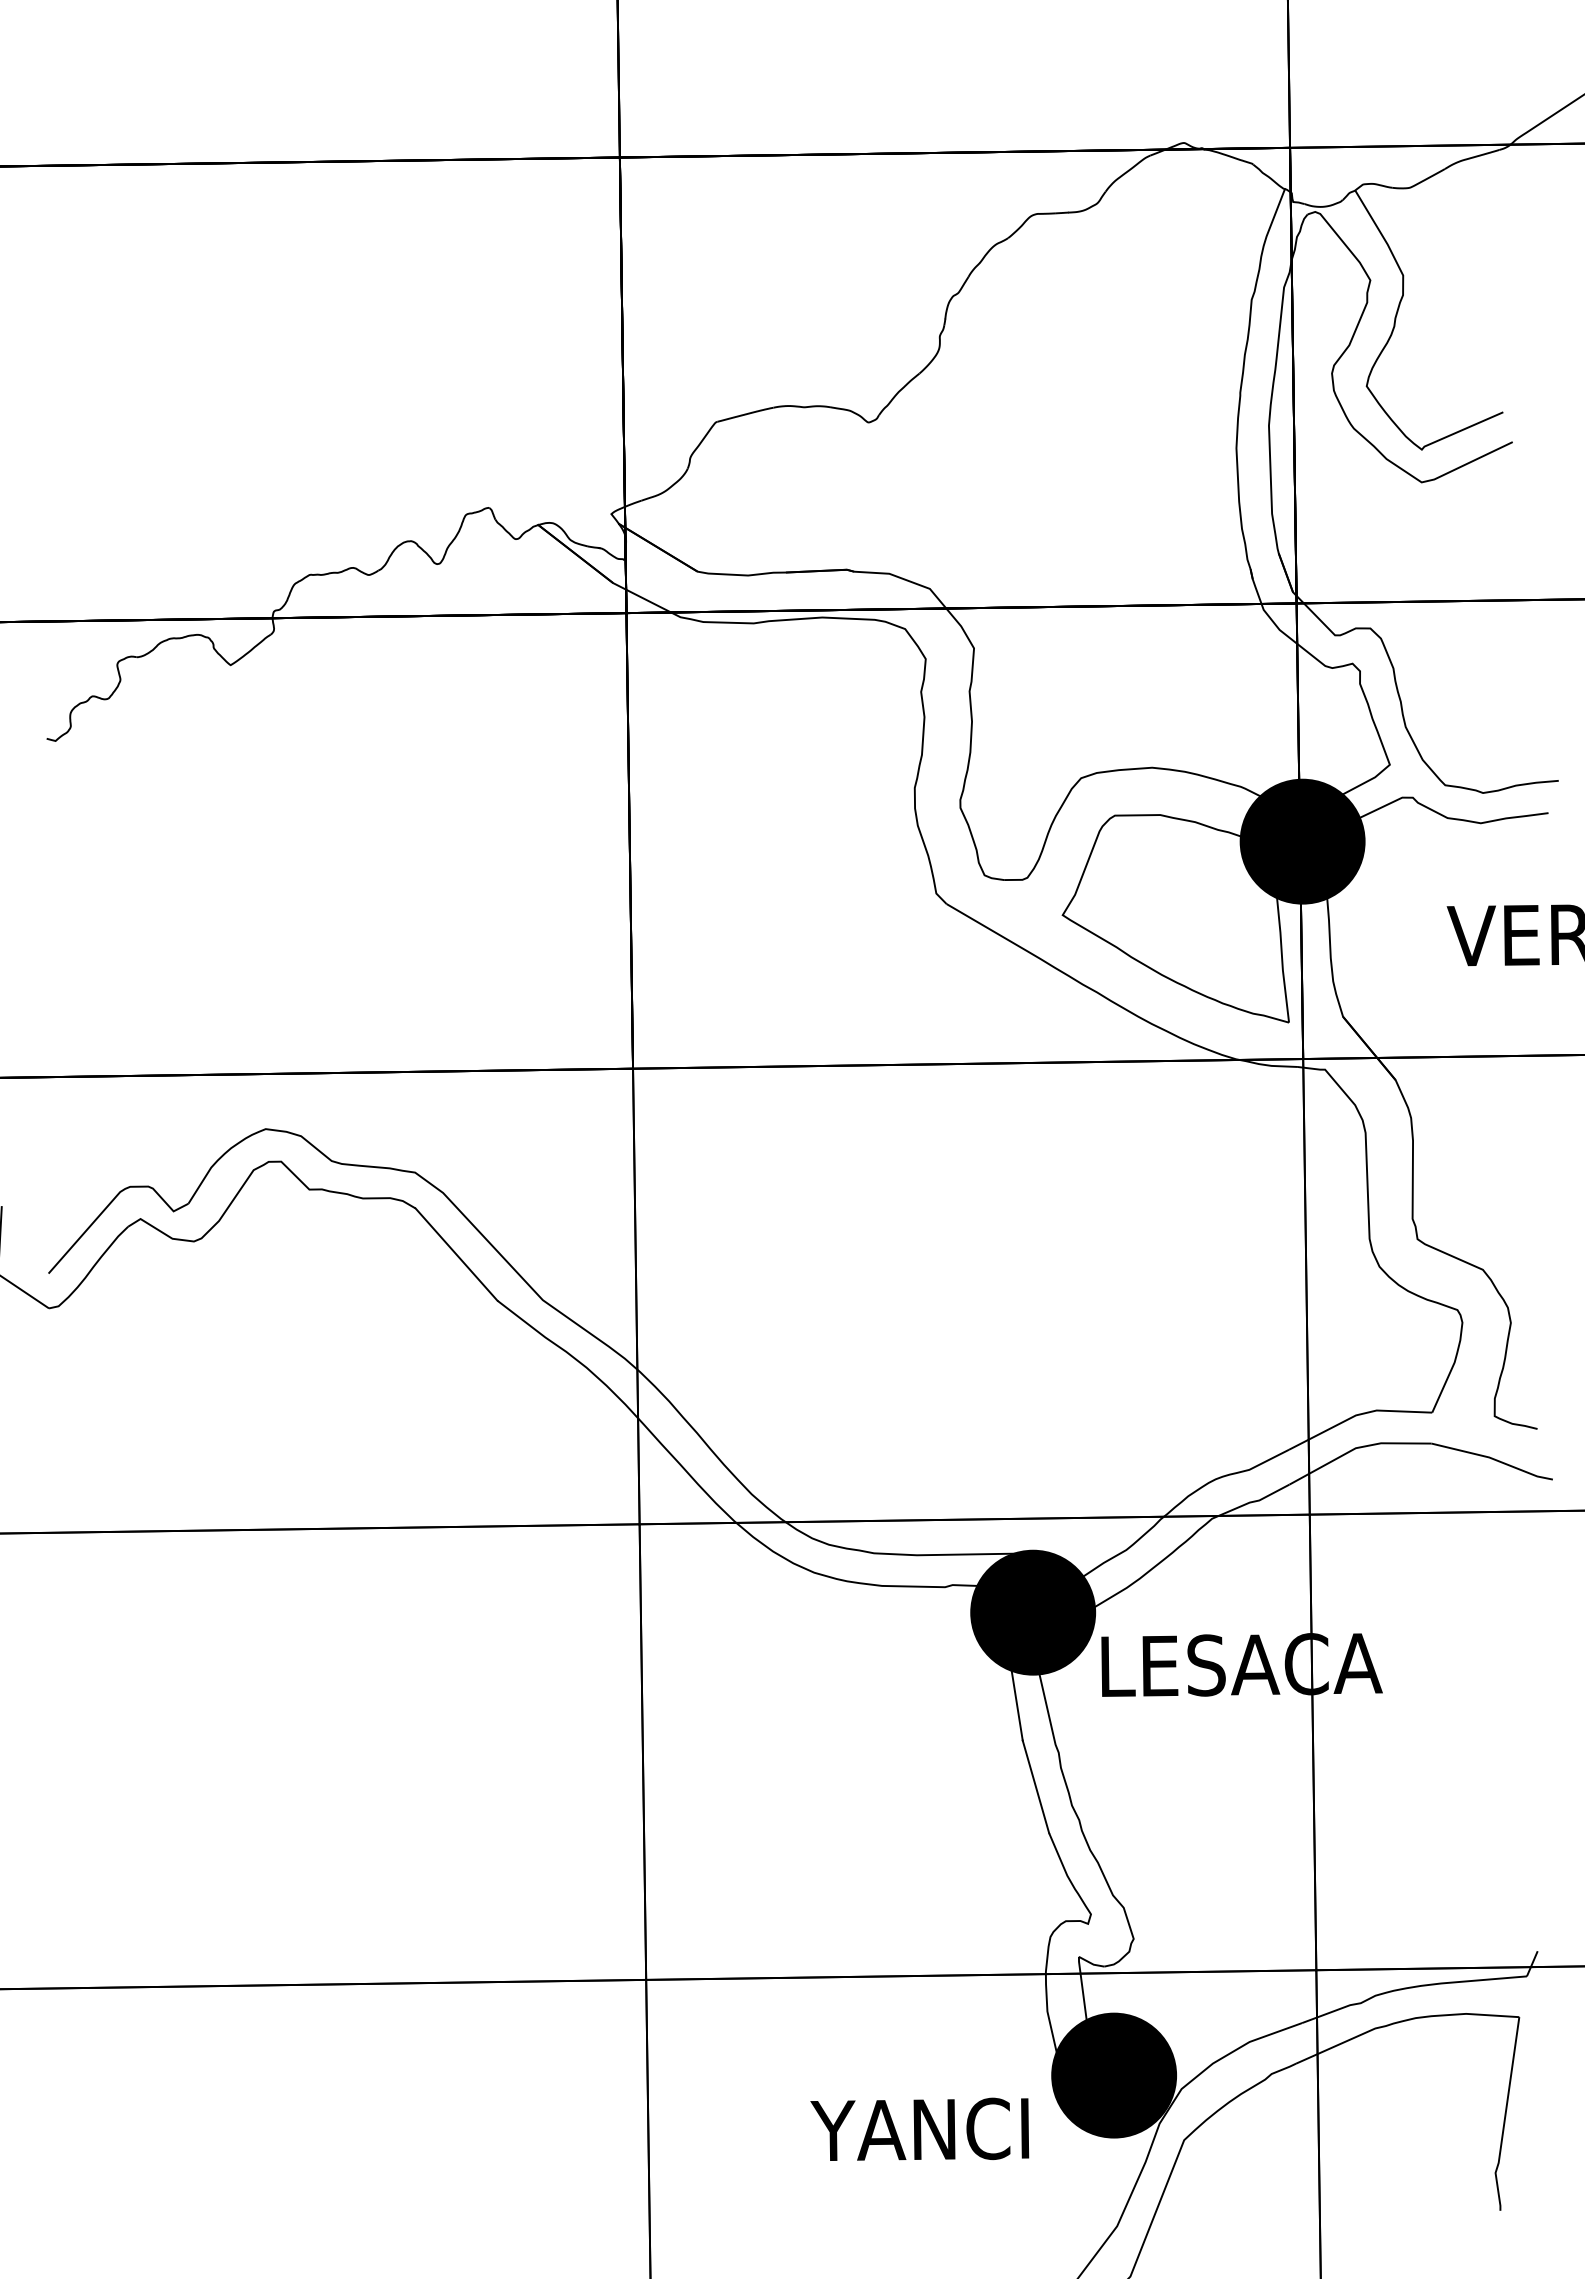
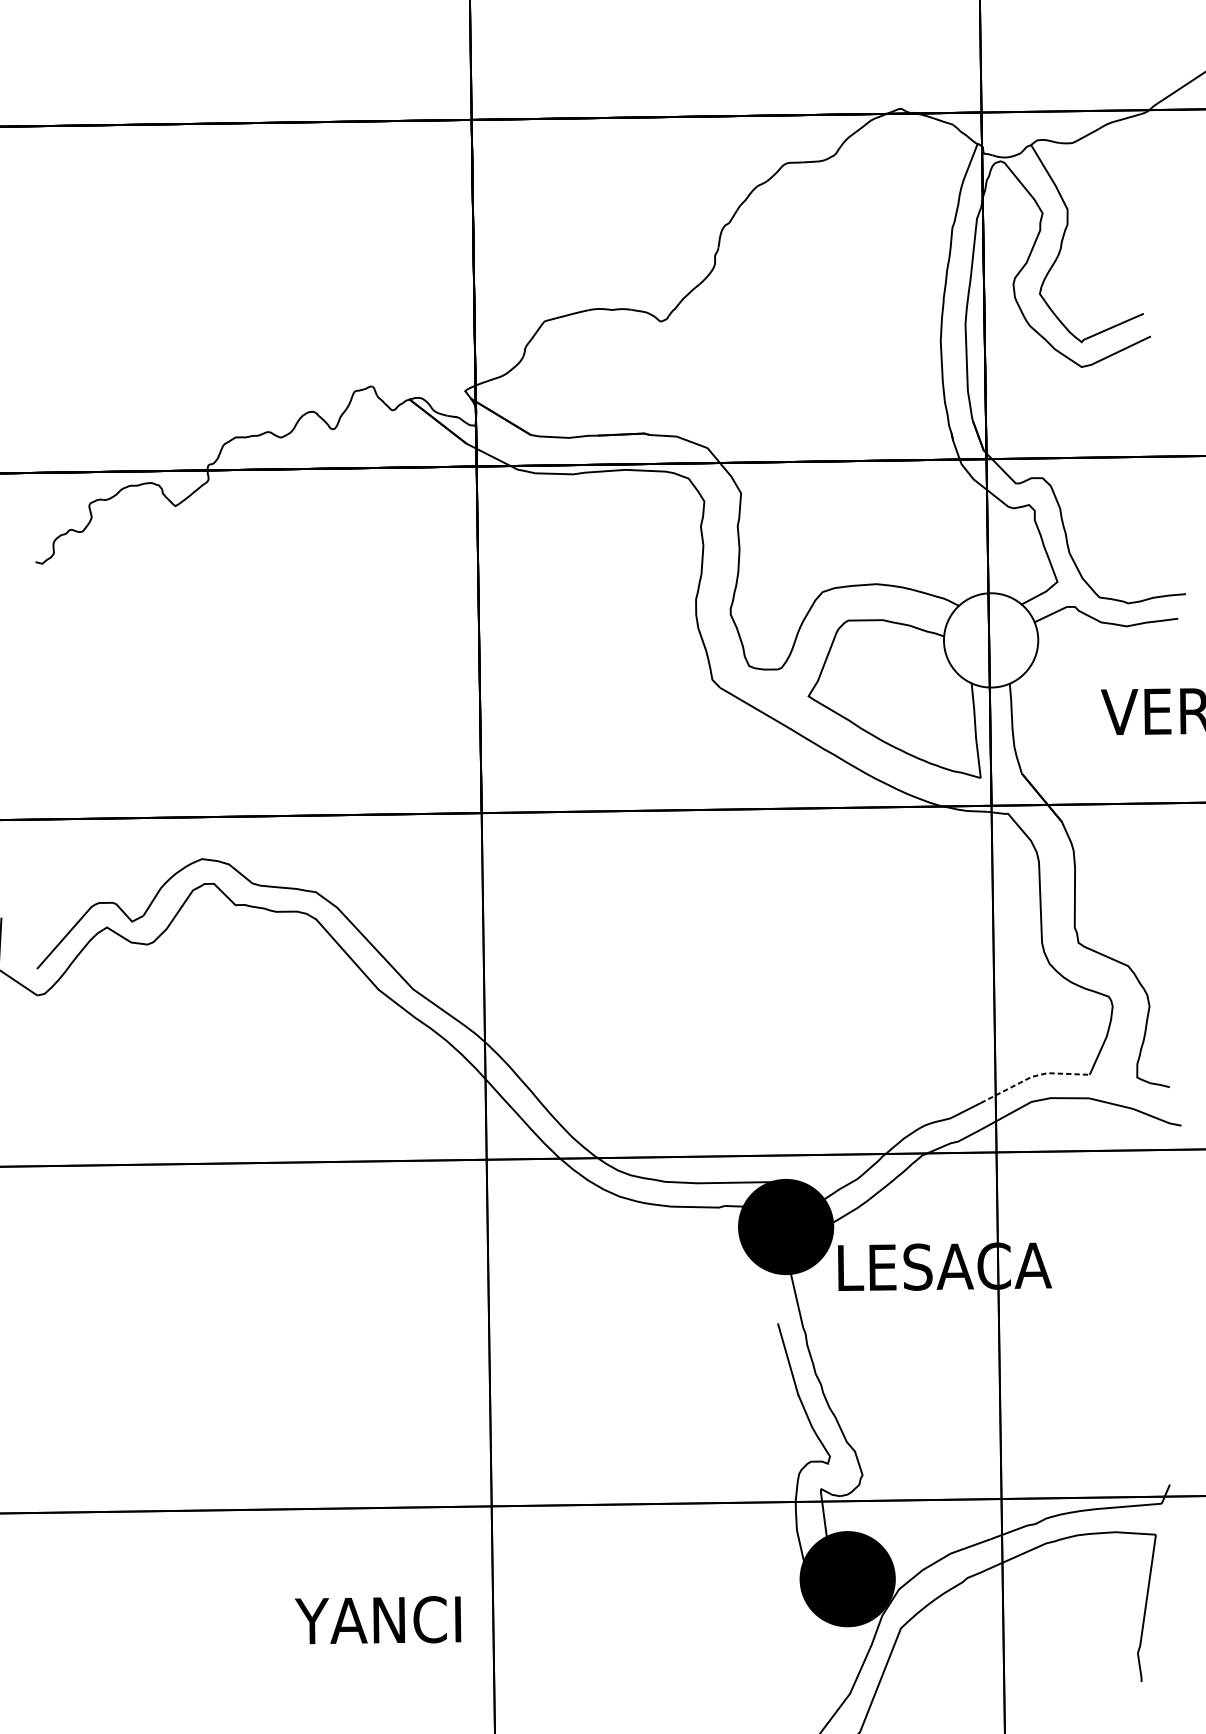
fill: (1302, 841) -> (991, 640), removed
fill: (1302, 841) -> (991, 640), removed
line: (1356, 1415) -> (1032, 1076), solid -> dashed
line: (1016, 1704) -> (773, 1296), removed
text: (919, 2128) -> (377, 1619), moved

